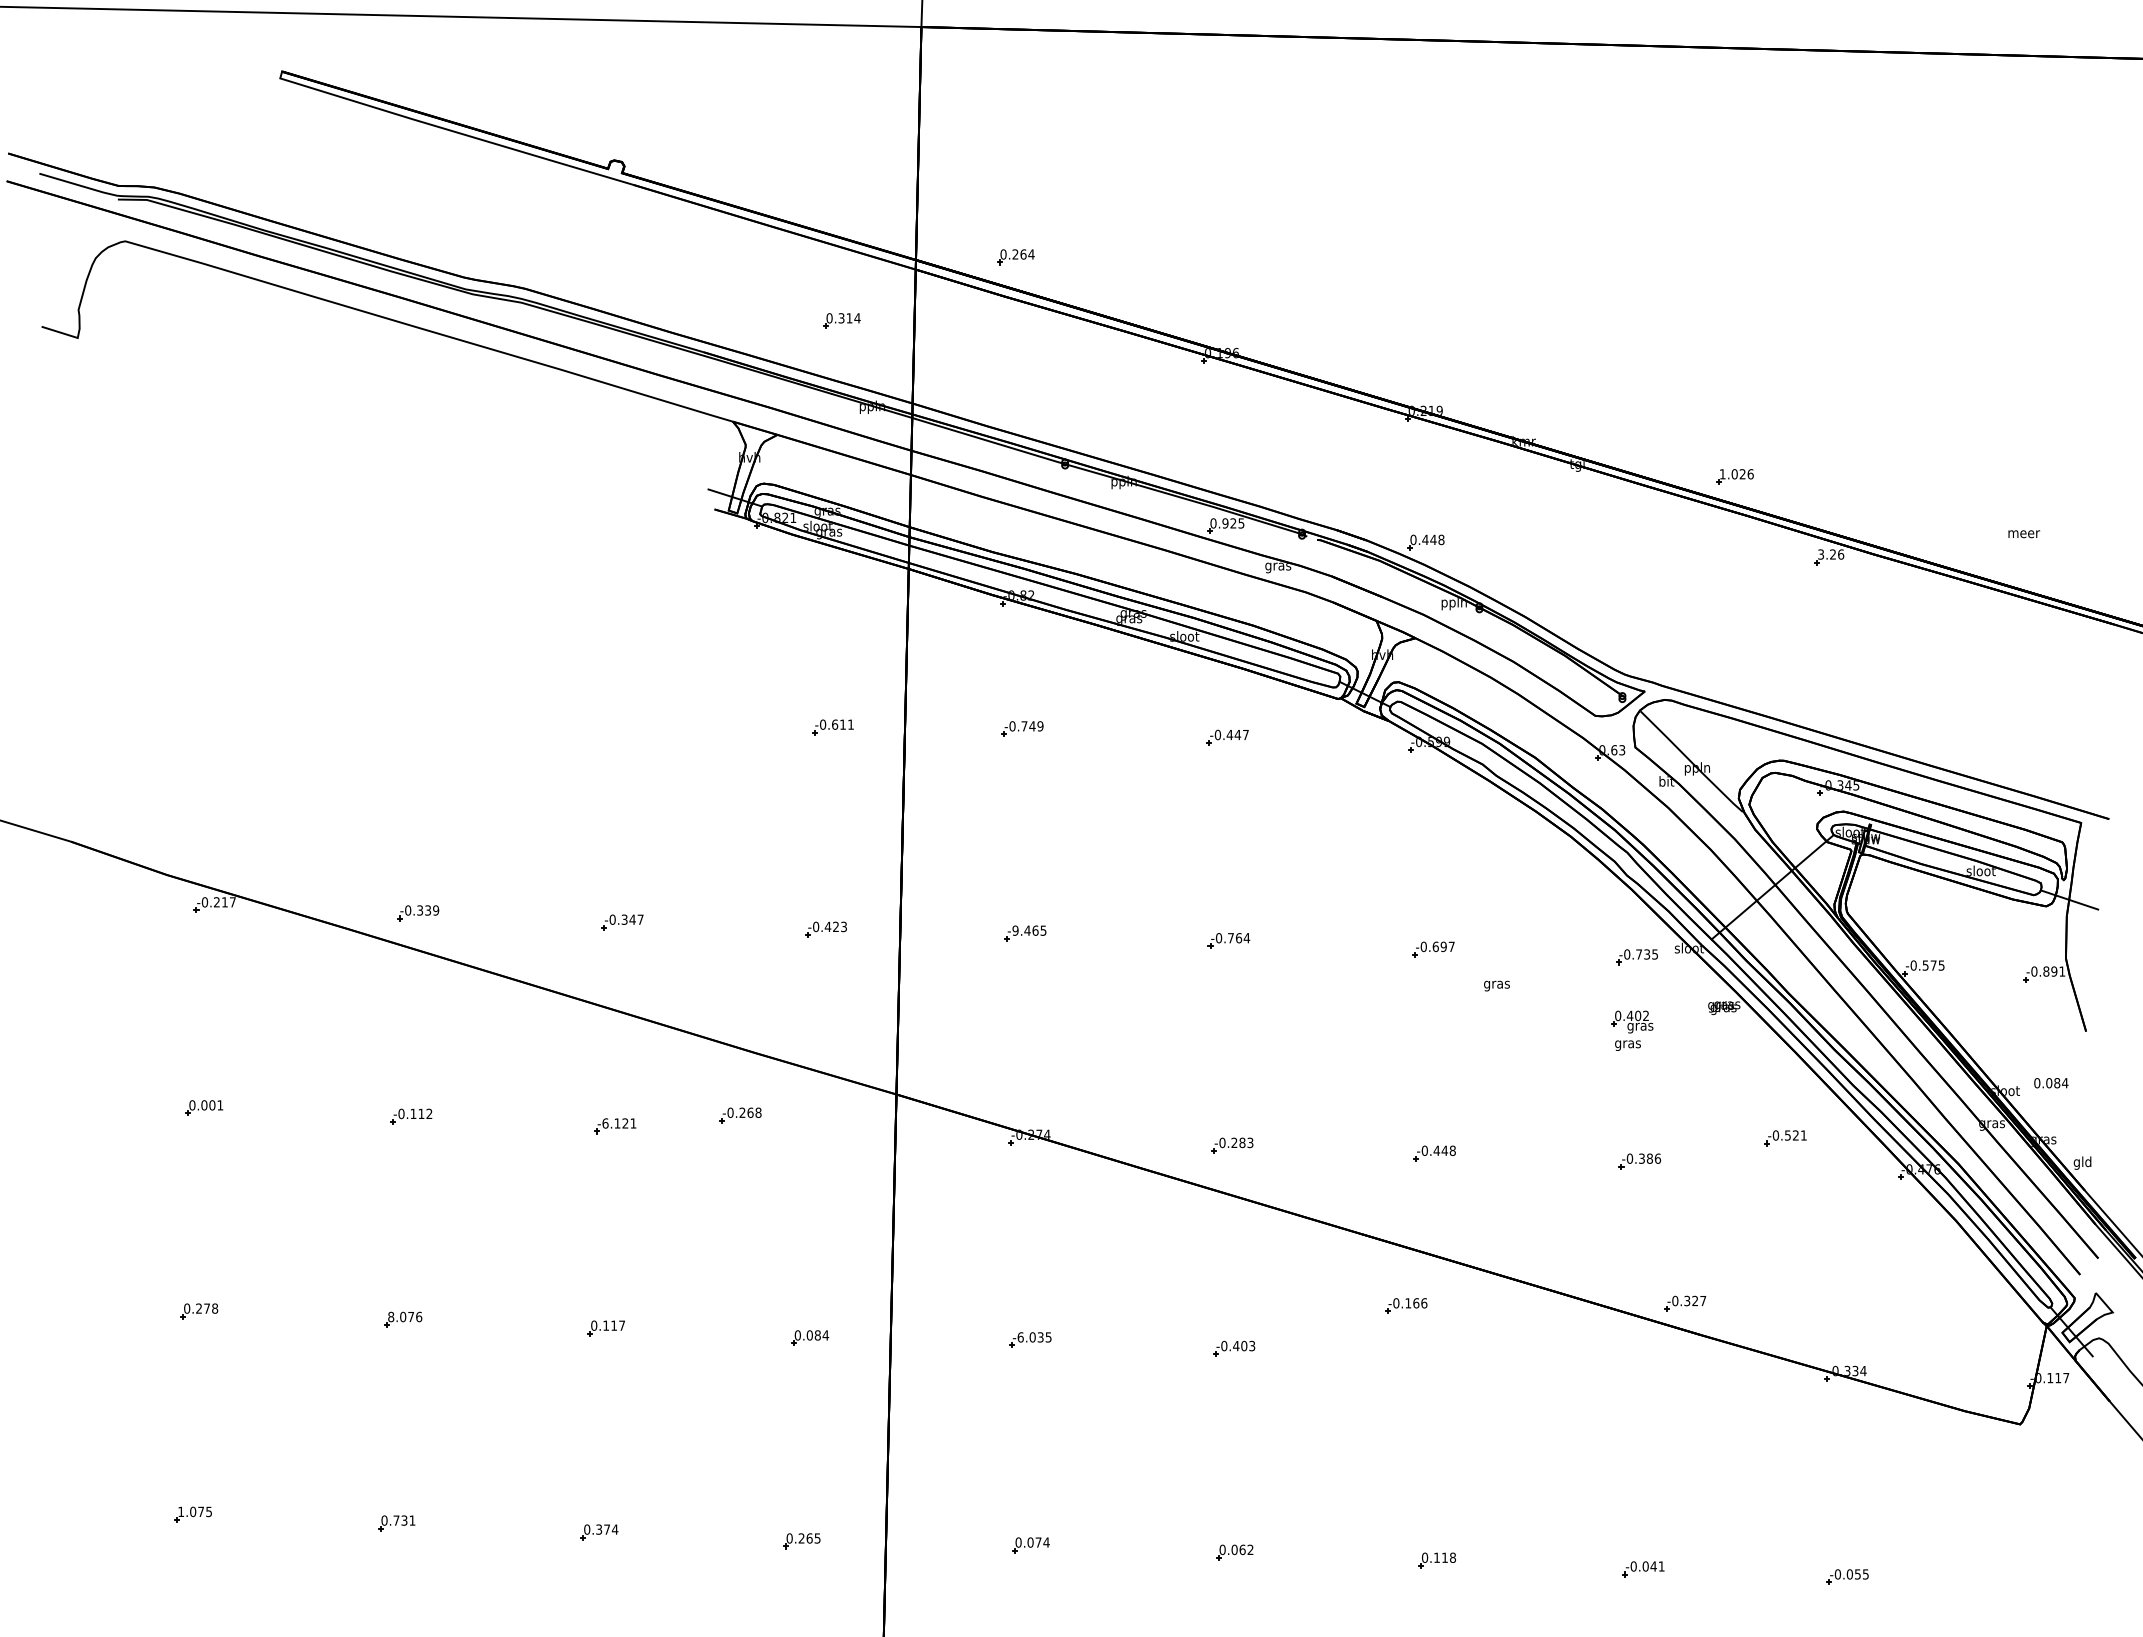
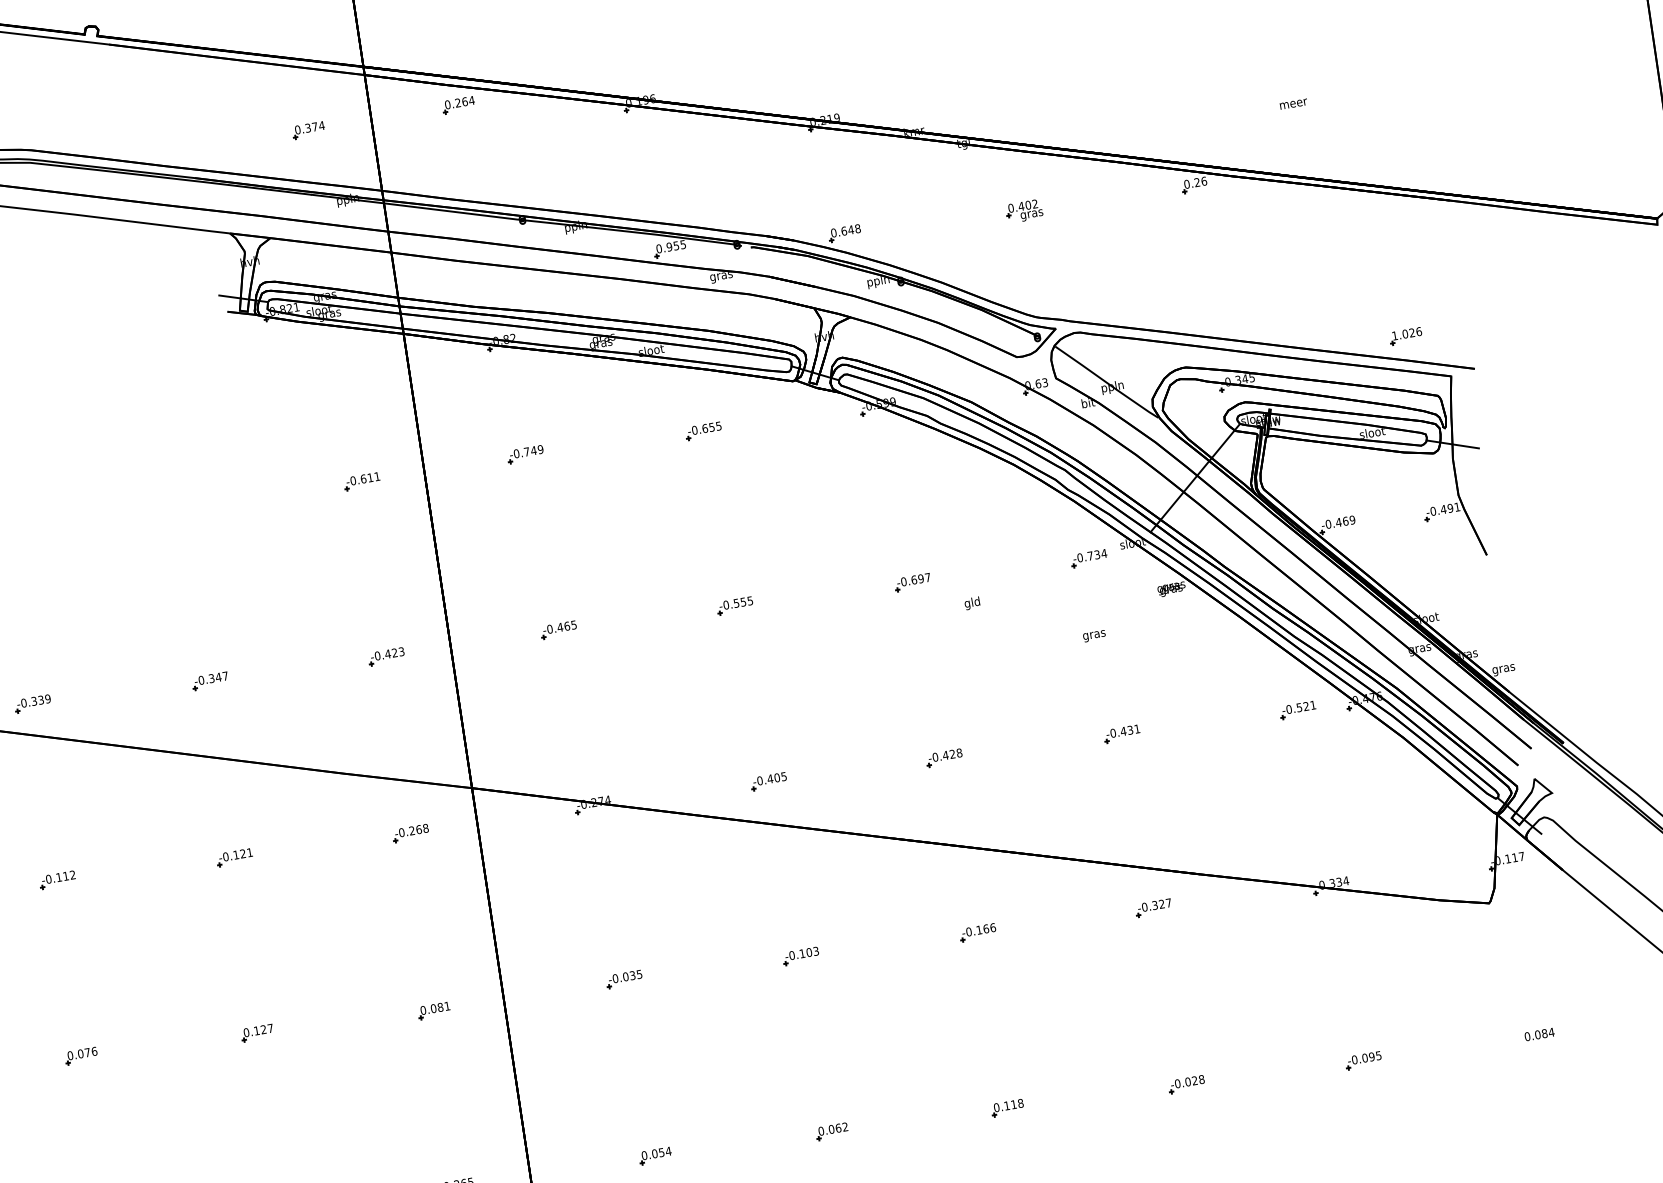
part: (1015, 257) -> (458, 105), moved
text: (849, 318) -> (314, 127), 0.314 -> 0.374
part: (1734, 476) -> (1405, 336), moved
text: (1233, 523) -> (676, 245), 0.925 -> 0.955
text: (2024, 534) -> (1294, 104), moved
text: (1425, 539) -> (844, 230), 0.448 -> 0.648
text: (1821, 554) -> (1187, 184), 3.26 -> 0.26
text: (1237, 734) -> (711, 426), -0.447 -> -0.655
text: (1015, 930) -> (549, 629), -9.465 -> -0.465
text: (1239, 938) -> (743, 602), -0.764 -> -0.555
text: (1654, 954) -> (1103, 553), -0.735 -> -0.734
text: (1933, 965) -> (1345, 521), -0.575 -> -0.469
text: (2046, 971) -> (1443, 509), -0.891 -> -0.491
text: (1496, 984) -> (972, 603), gras -> gld
part: (1632, 1021) -> (1024, 210), moved
text: (2051, 1083) -> (1539, 1034), moved
part: (740, 1115) -> (410, 833), moved
text: (605, 1123) -> (225, 856), -6.121 -> -0.121
part: (1785, 1138) -> (1297, 710), moved
text: (1242, 1142) -> (777, 777), -0.283 -> -0.405
text: (1444, 1150) -> (952, 754), -0.448 -> -0.428
text: (1649, 1158) -> (1130, 730), -0.386 -> -0.431
text: (2082, 1162) -> (1503, 668), gld -> gras
part: (1685, 1303) -> (1153, 907), moved
part: (1406, 1305) -> (978, 932), moved
text: (391, 1316) -> (70, 1055), 8.076 -> 0.076
text: (613, 1325) -> (263, 1029), 0.117 -> 0.127
text: (825, 1335) -> (447, 1006), 0.084 -> 0.081
text: (1020, 1337) -> (615, 978), -6.035 -> -0.035
text: (1236, 1346) -> (802, 954), -0.403 -> -0.103
text: (1038, 1542) -> (661, 1152), 0.074 -> 0.054
text: (1657, 1566) -> (1198, 1080), -0.041 -> -0.028
text: (1857, 1574) -> (1371, 1057), -0.055 -> -0.095

